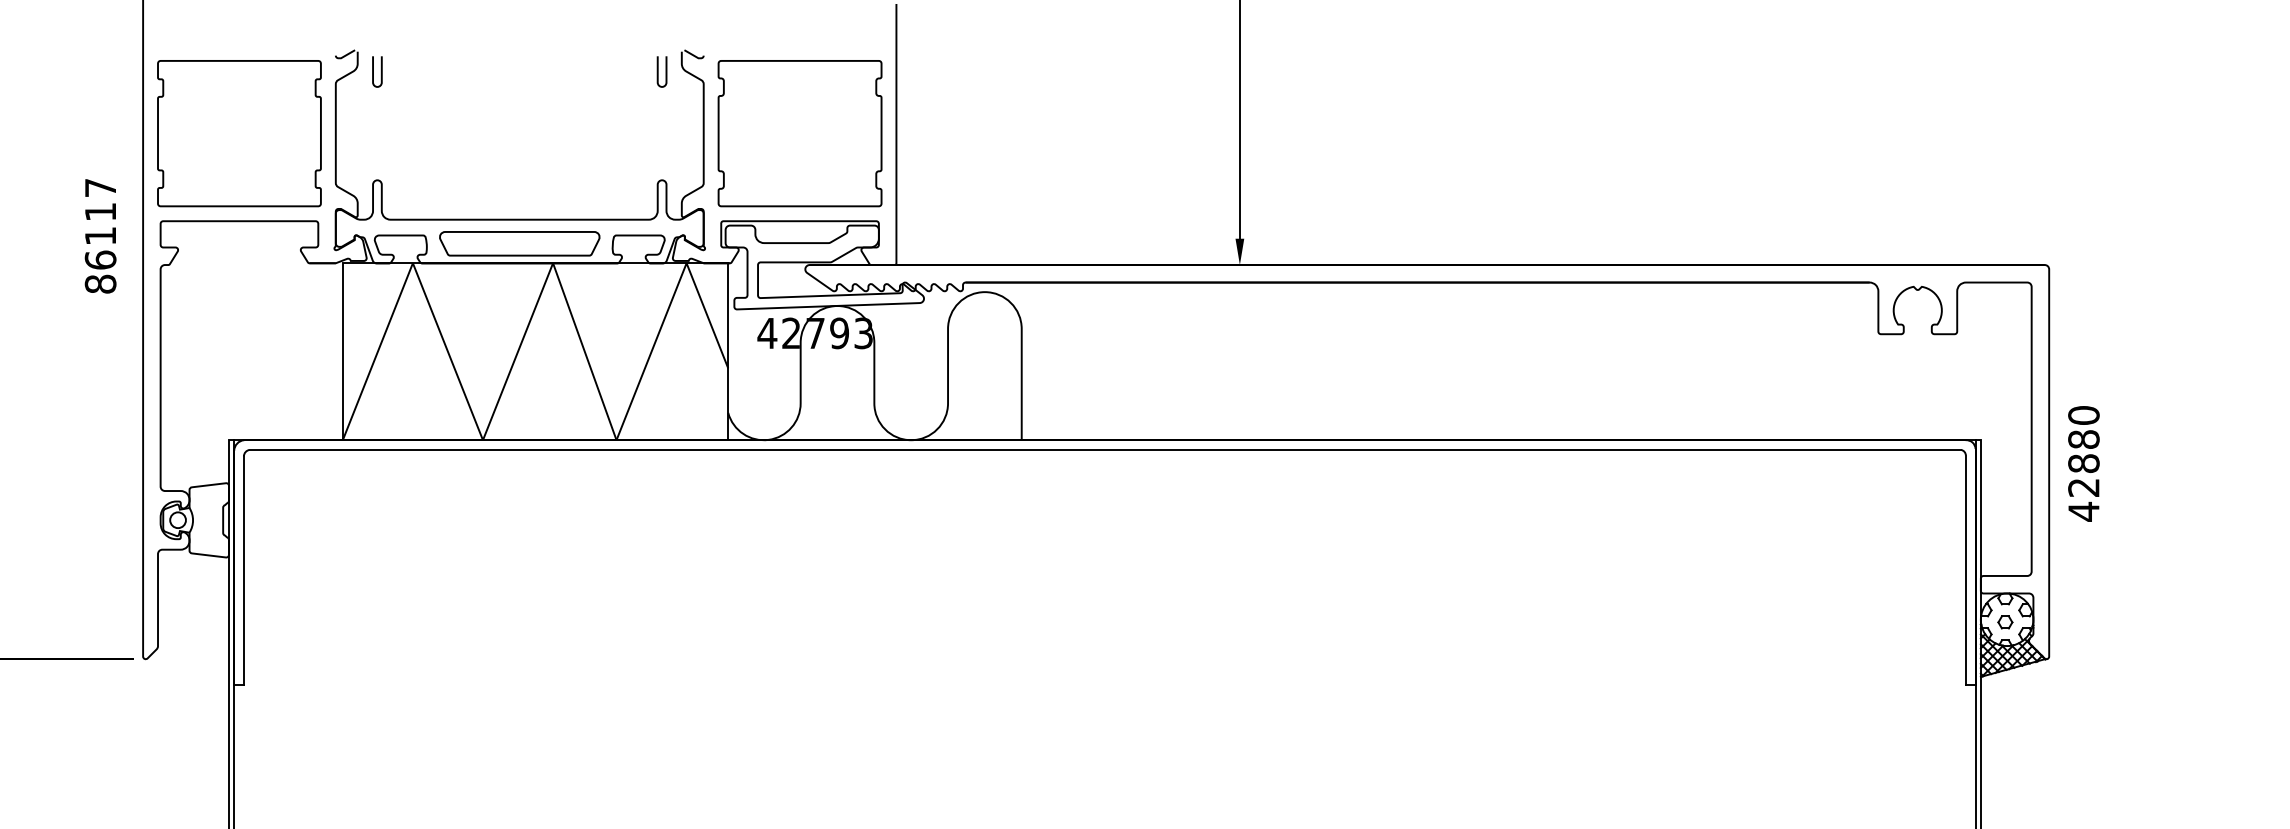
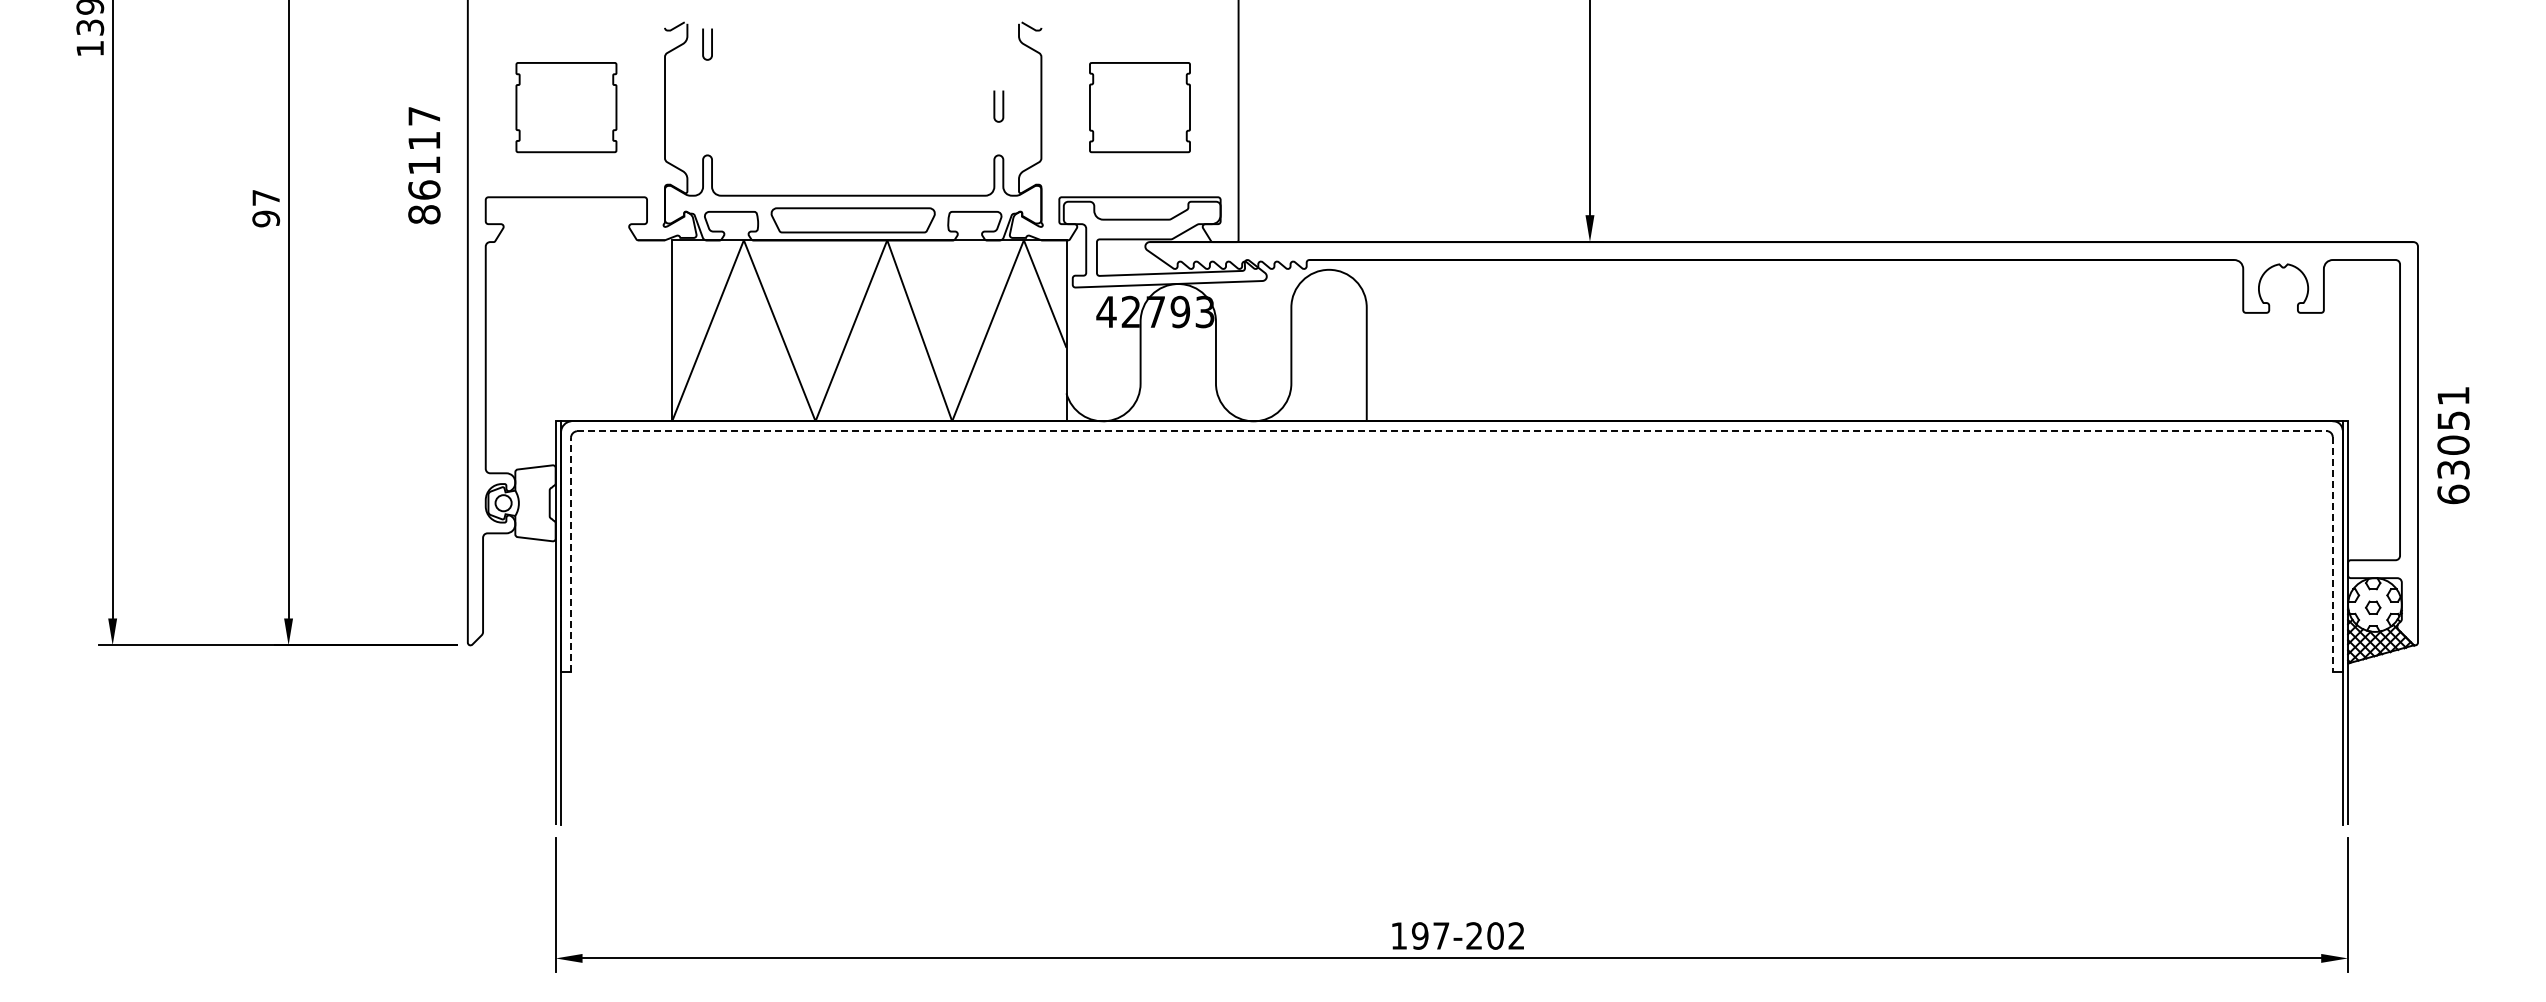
curve: (658, 71) -> (995, 106), moved
part: (239, 133) -> (566, 107), size x0.6
part: (799, 133) -> (1139, 107), size x0.6
text: (100, 236) -> (424, 165), moved
line: (1105, 450) -> (1452, 431), solid -> dashed
text: (2083, 463) -> (2453, 445), 42880 -> 63051
line: (243, 570) -> (570, 554), solid -> dashed
line: (1965, 570) -> (2332, 554), solid -> dashed

